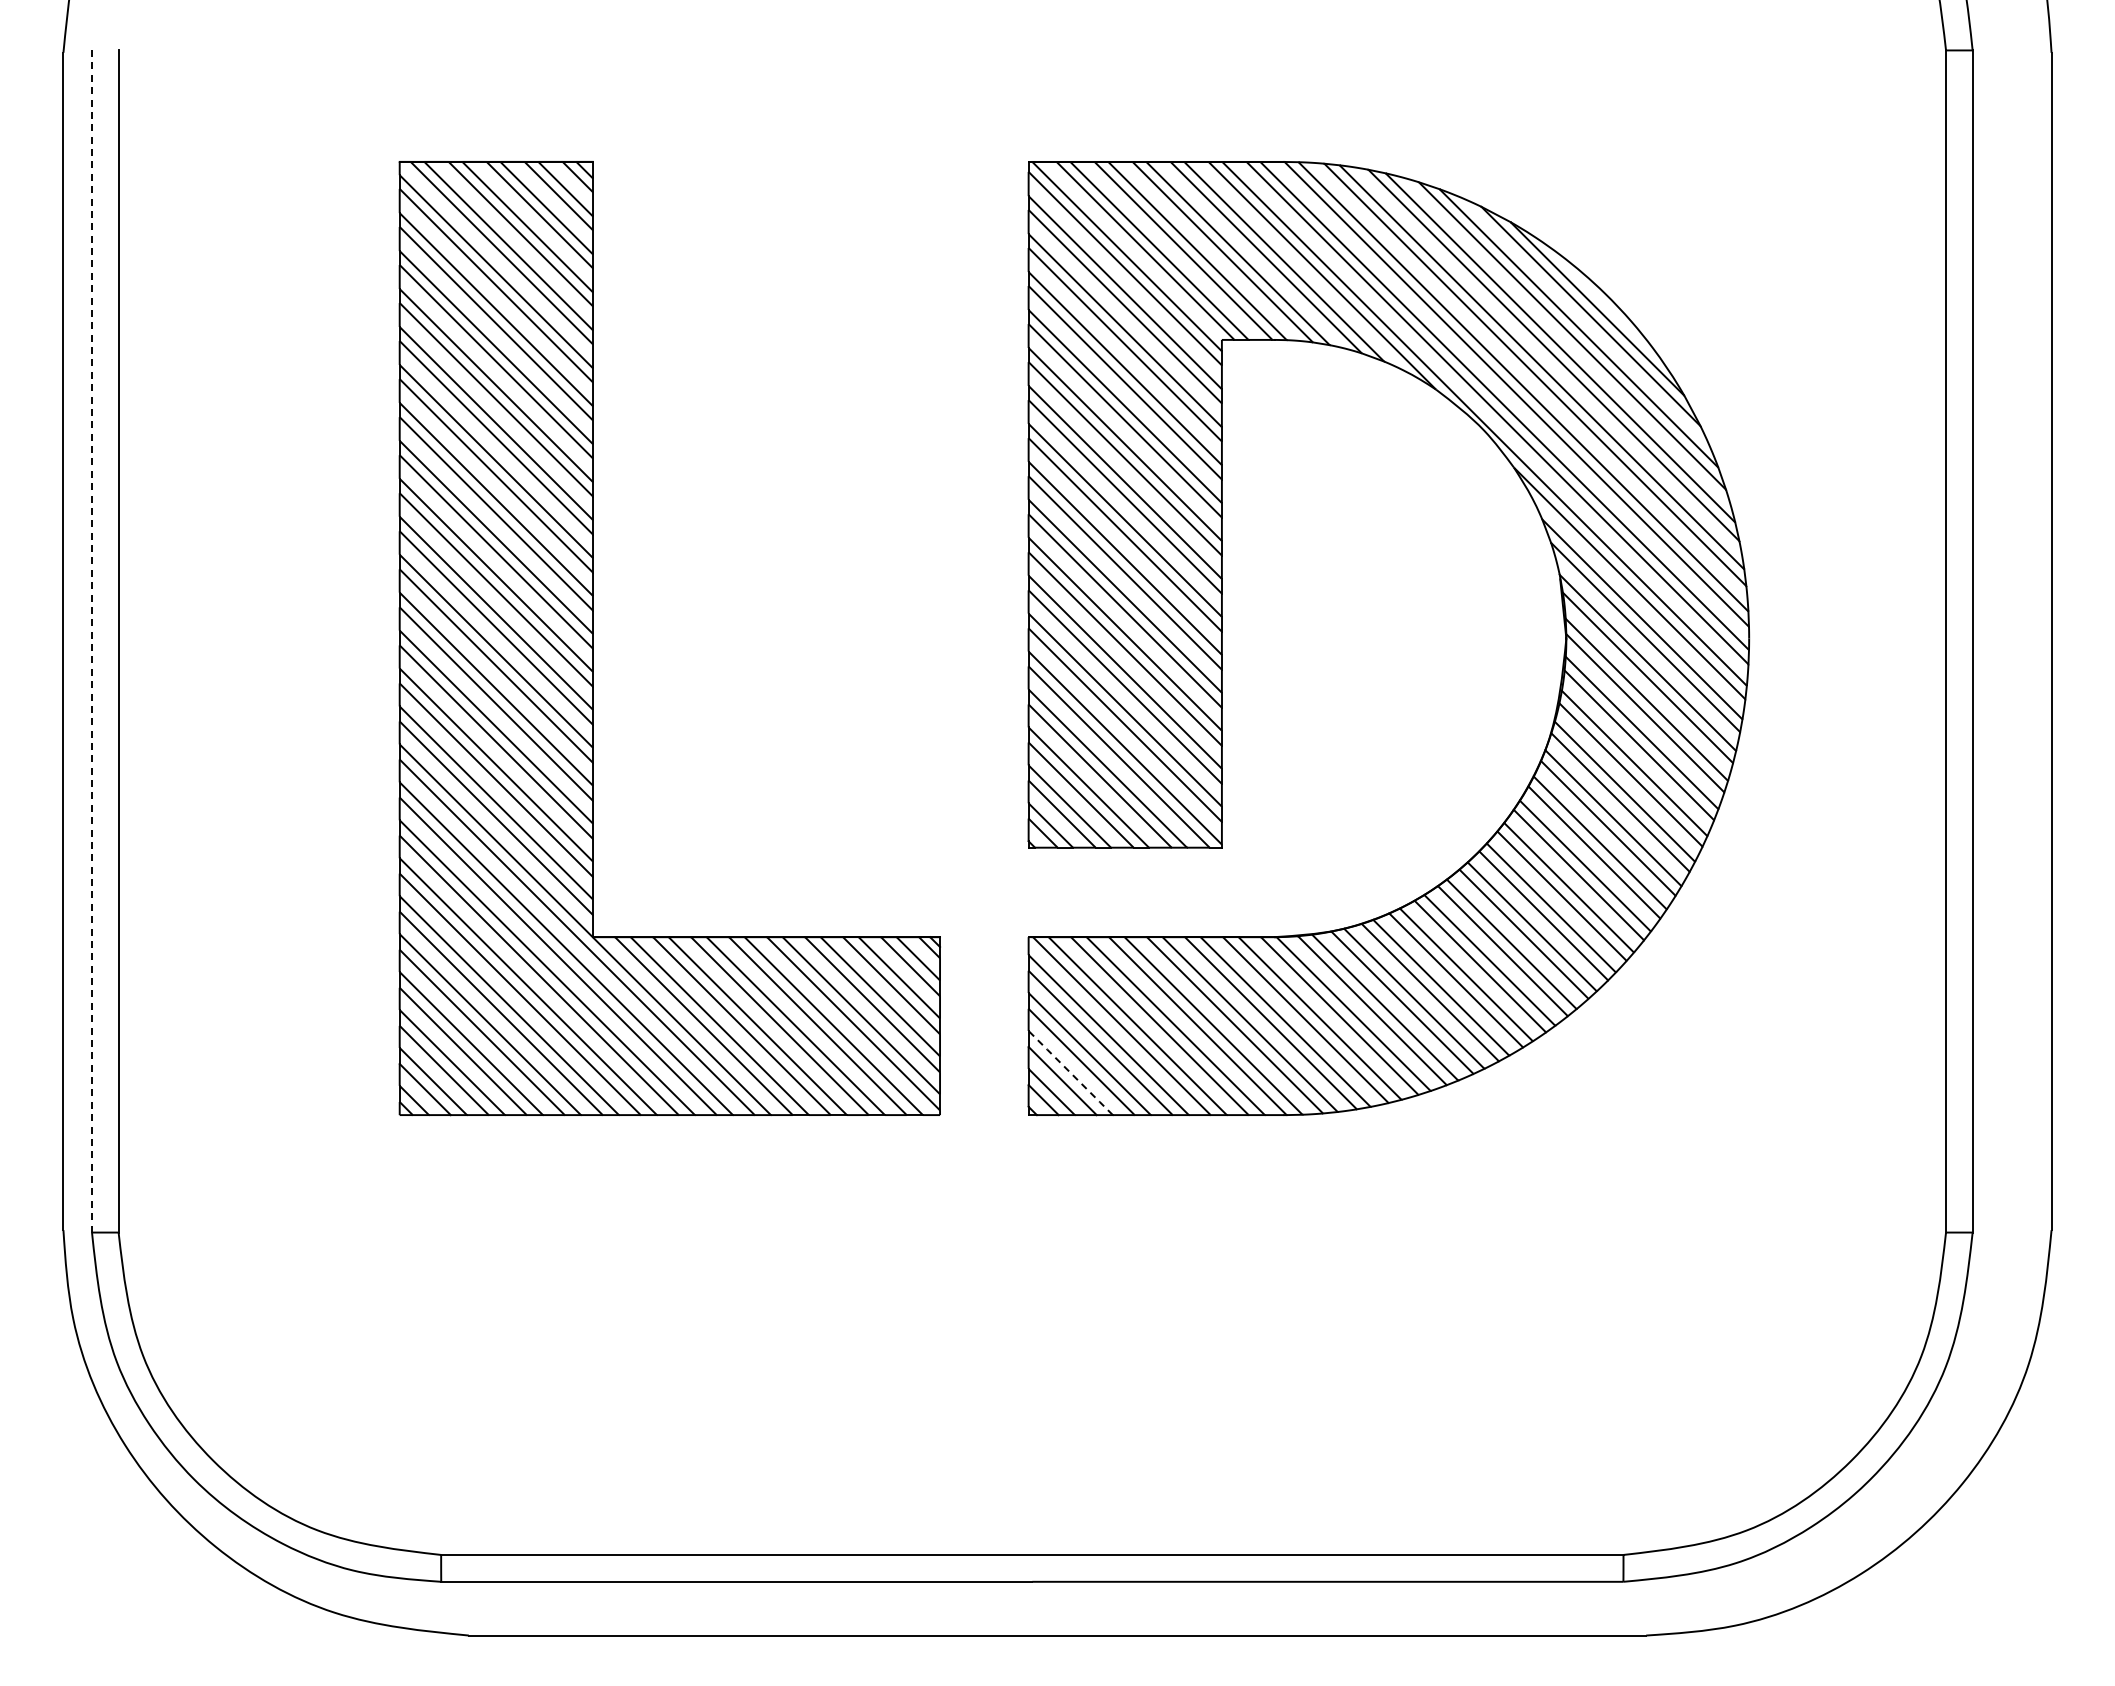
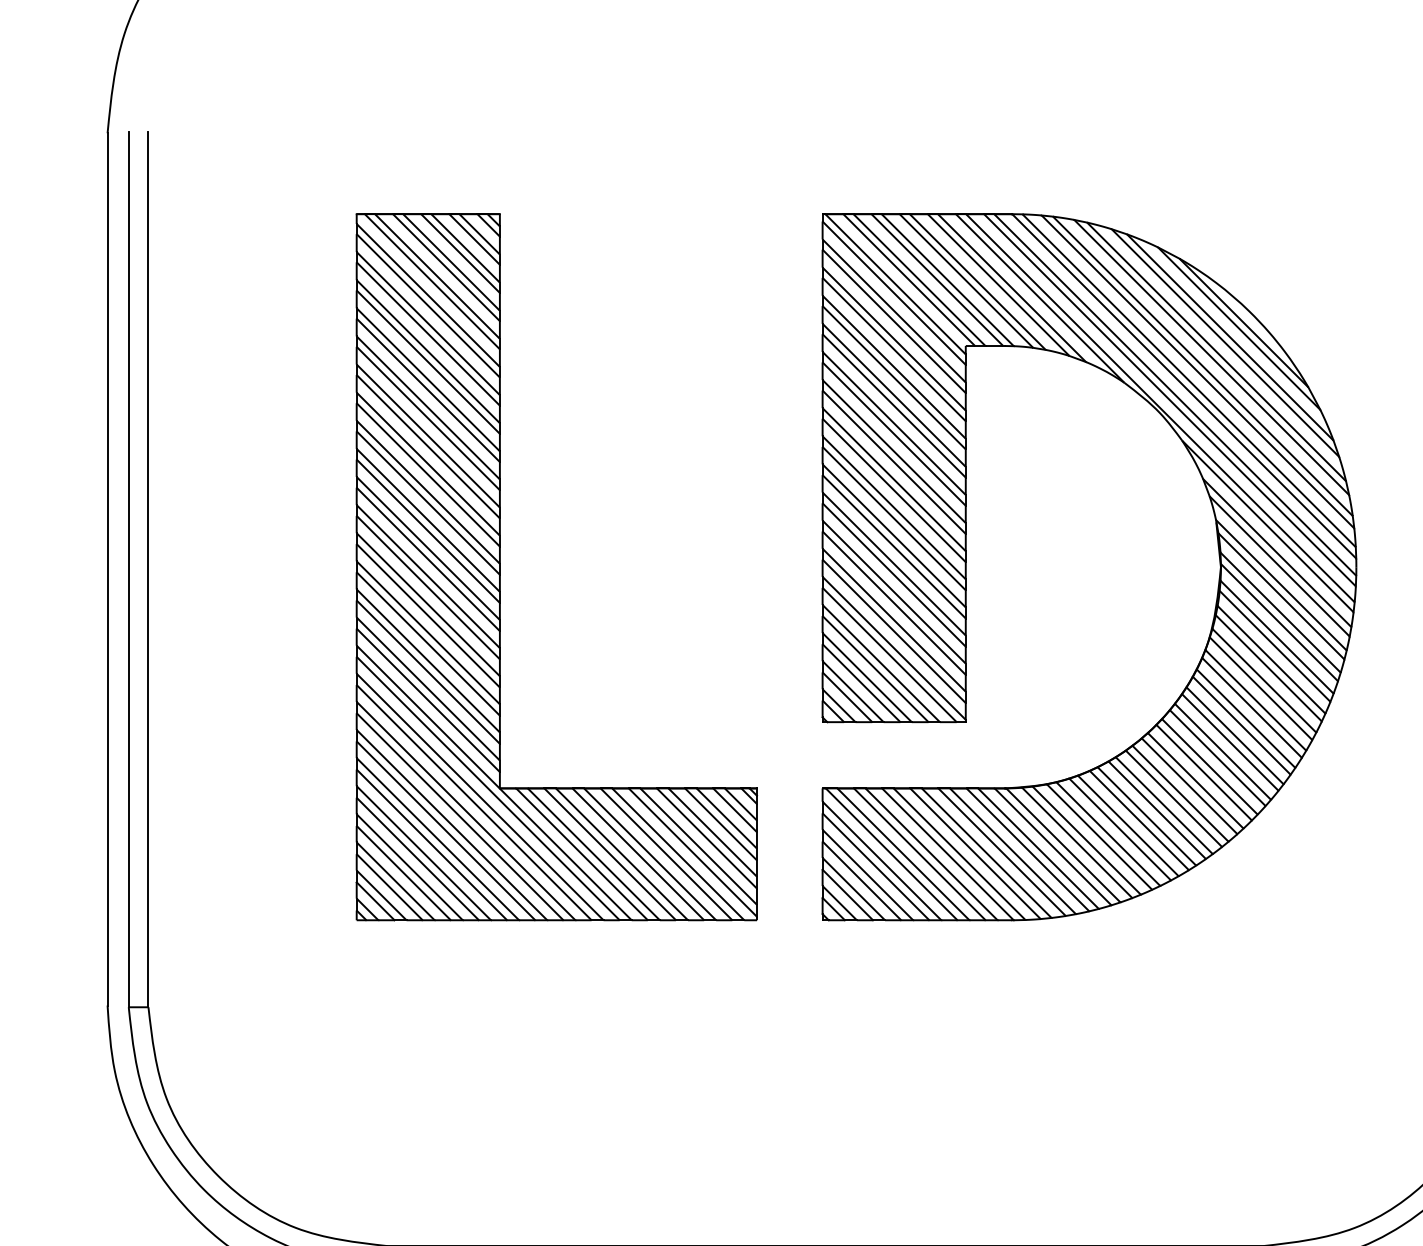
line: (92, 641) -> (129, 569), dashed -> solid
line: (1070, 1072) -> (853, 888), dashed -> solid

